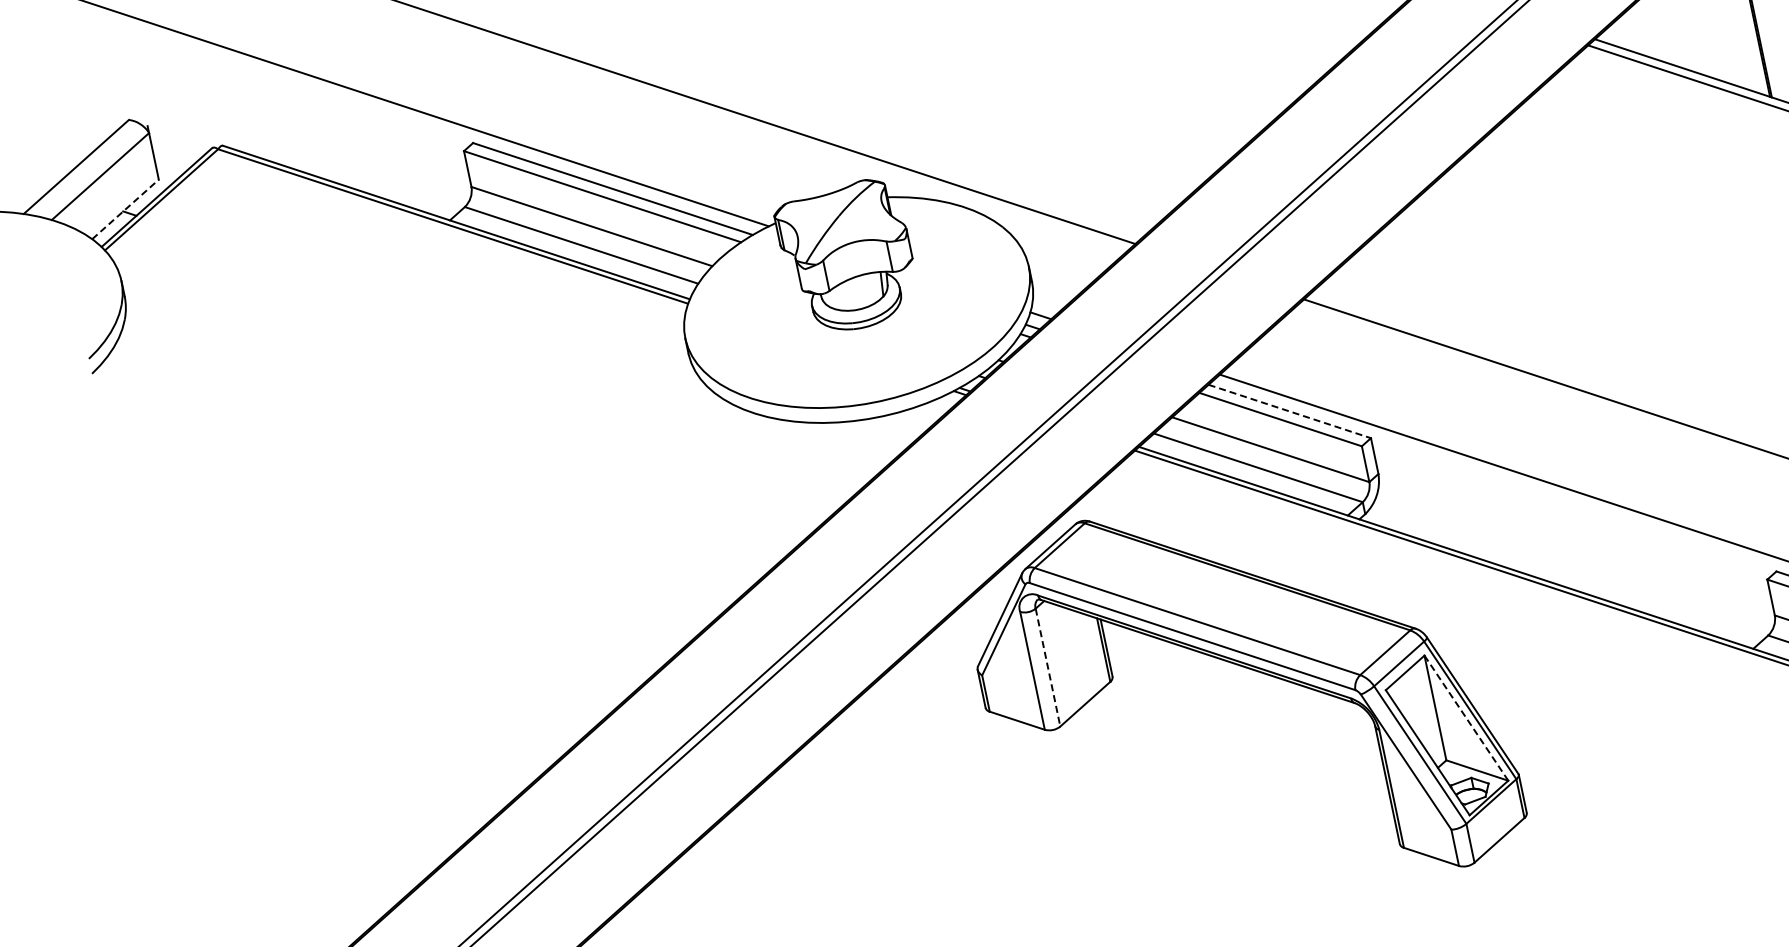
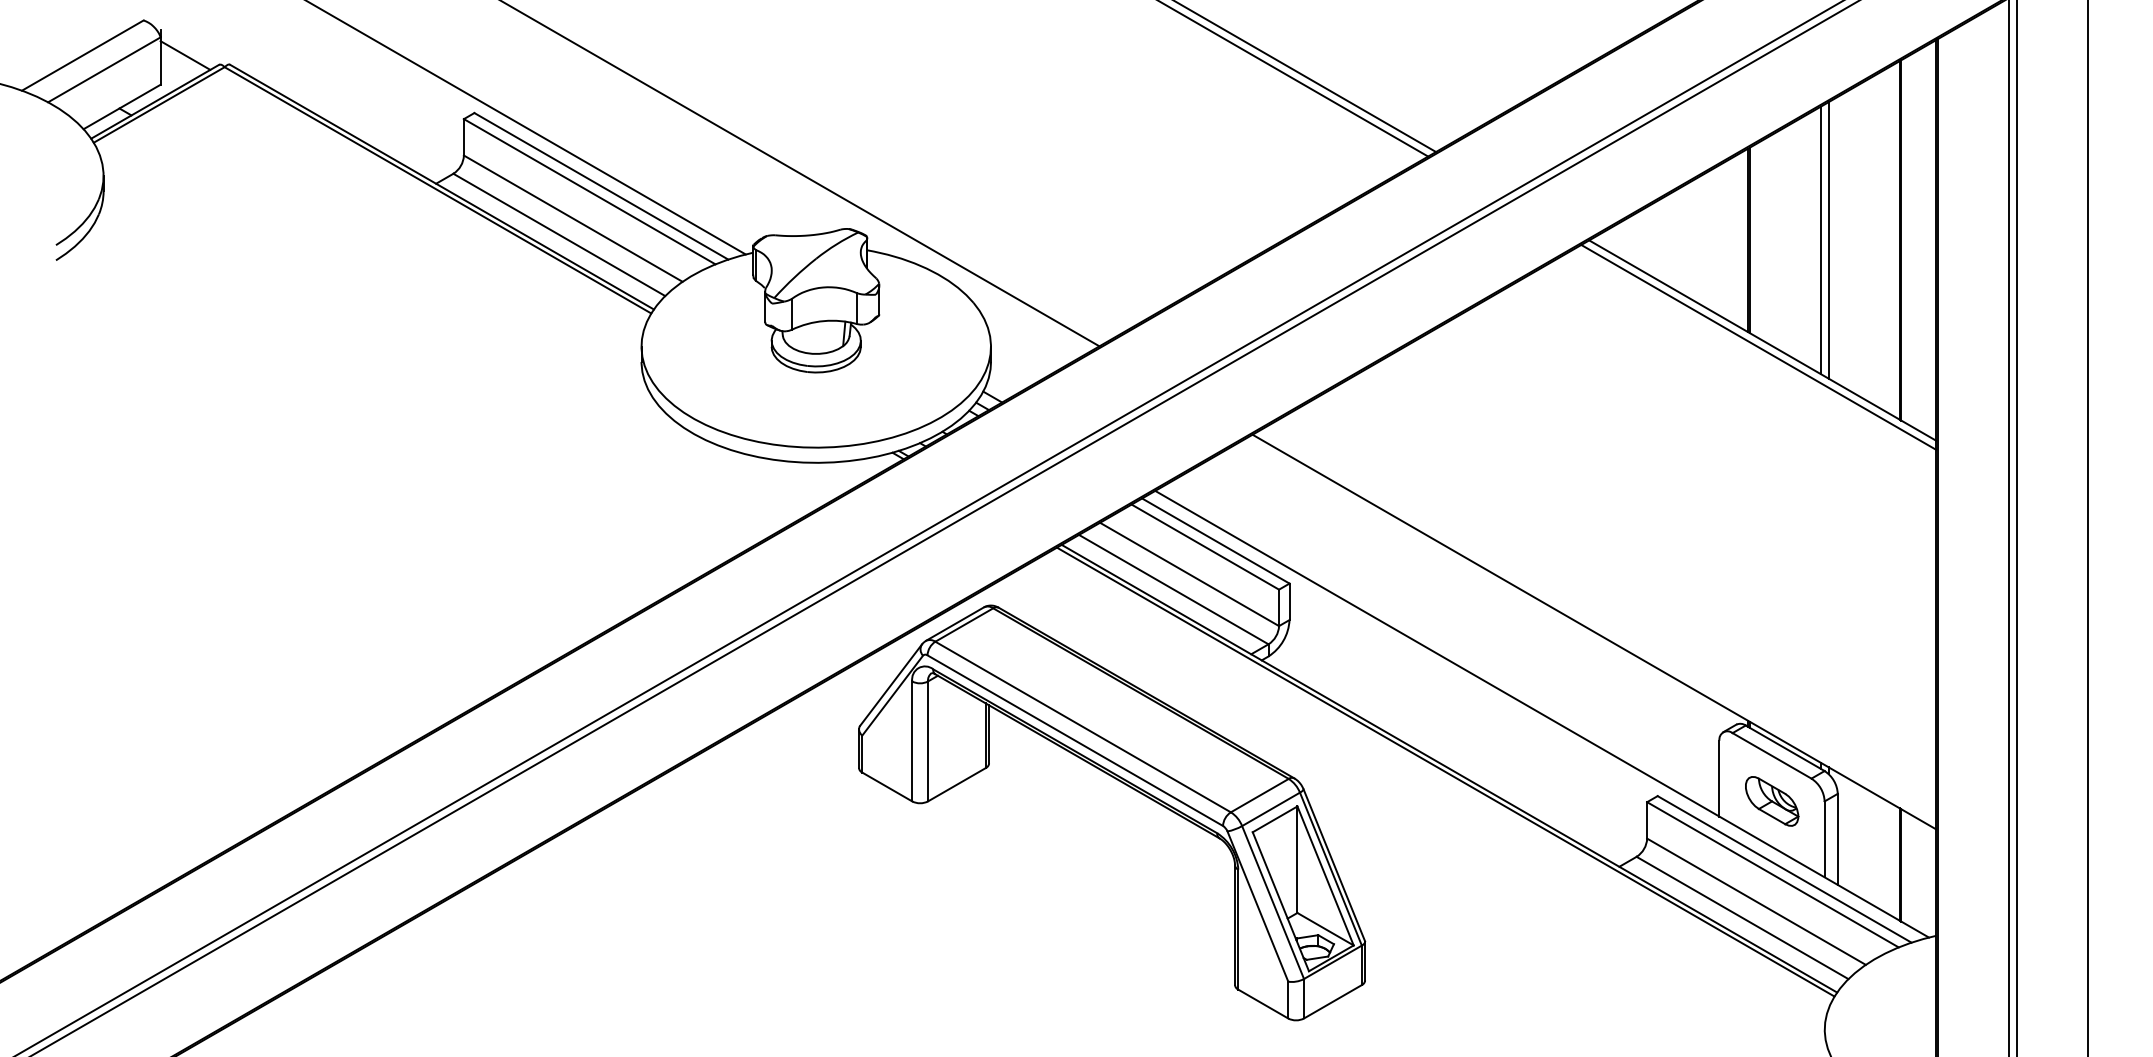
line: (177, 145) -> (185, 55), added
line: (125, 208) -> (122, 106), dashed -> solid
line: (1290, 411) -> (1216, 541), dashed -> solid
line: (1048, 667) -> (928, 741), dashed -> solid
line: (1466, 717) -> (1325, 875), dashed -> solid

